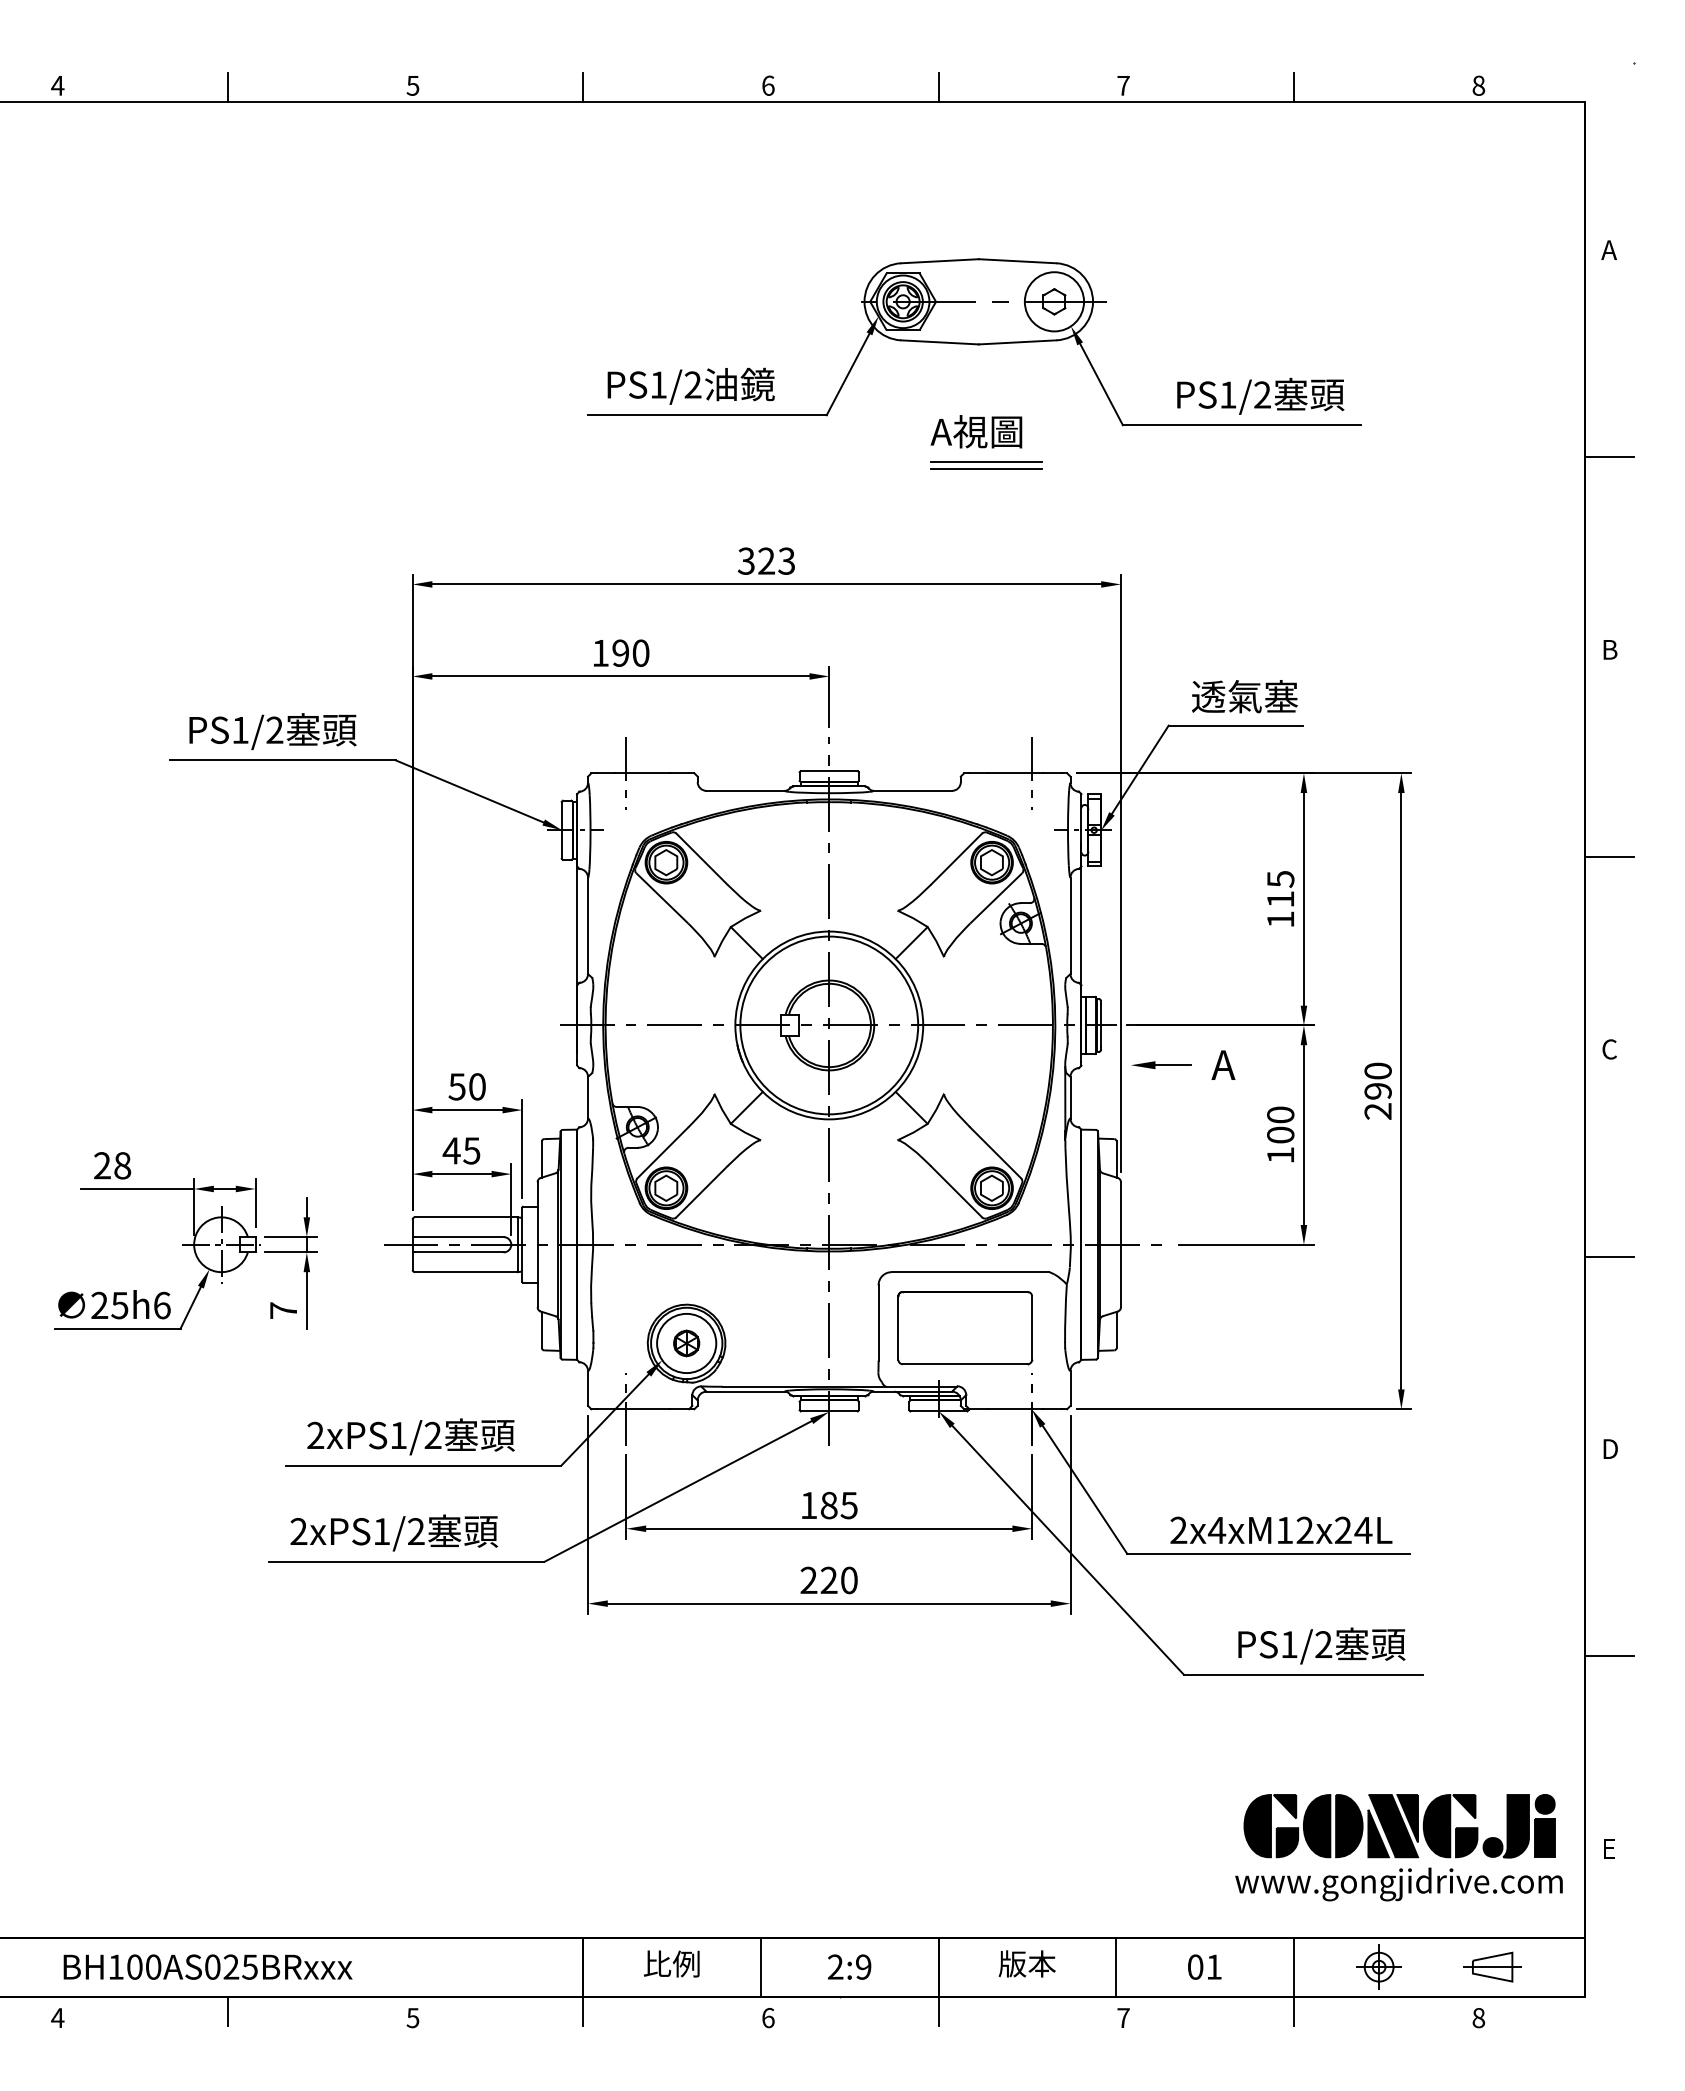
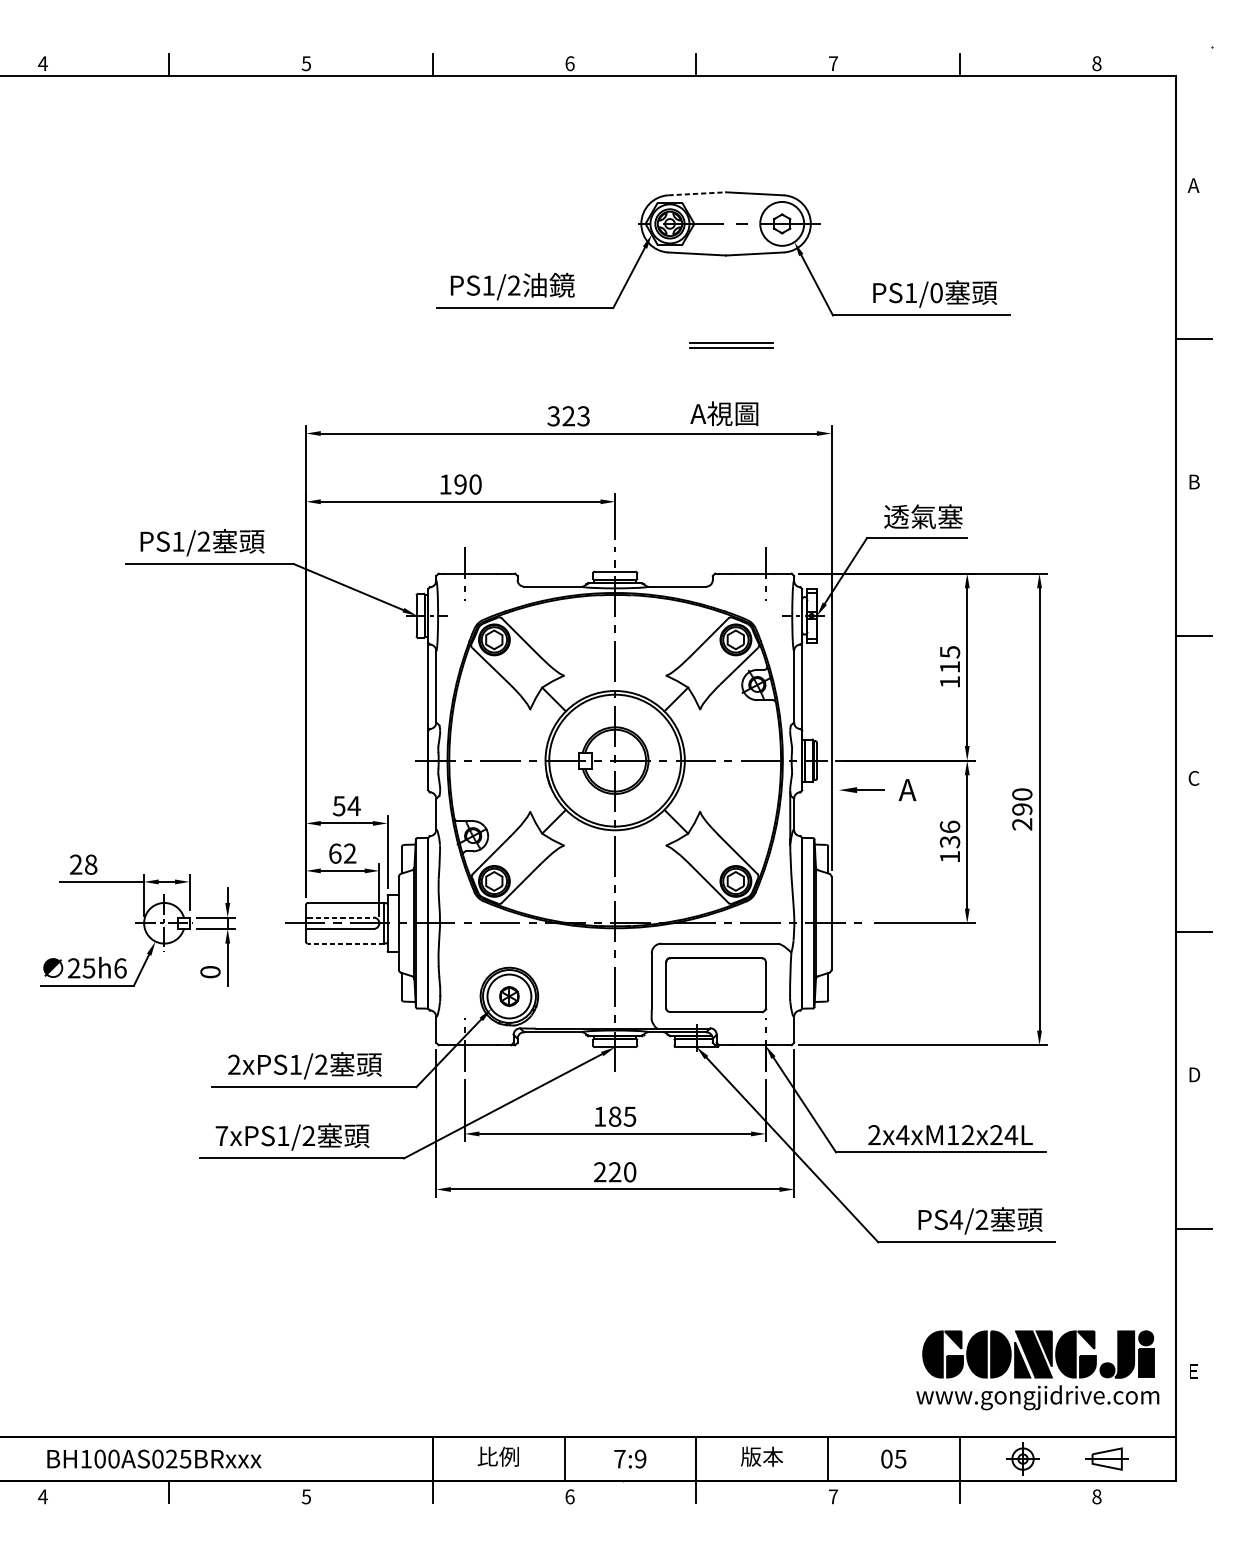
line: (939, 261) -> (696, 194), solid -> dashed
text: (1262, 394) -> (936, 292), PS1/2 -> PS1/0
text: (976, 431) -> (724, 413), moved
text: (477, 1086) -> (354, 805), 50 -> 54
text: (1280, 1124) -> (949, 834), 100 -> 136
text: (461, 1150) -> (342, 853), 45 -> 62
line: (459, 1237) -> (340, 917), solid -> dashed
line: (466, 1272) -> (346, 943), solid -> dashed
text: (283, 1310) -> (210, 972), 7 -> 0
text: (298, 1531) -> (221, 1135), 2xPS1/2 -> 7xPS1/2
text: (1289, 1644) -> (956, 1219), PS1/2 -> PS4/2
text: (835, 1966) -> (619, 1458), 2:9 -> 7:9
text: (1213, 1966) -> (900, 1458), 01 -> 05

